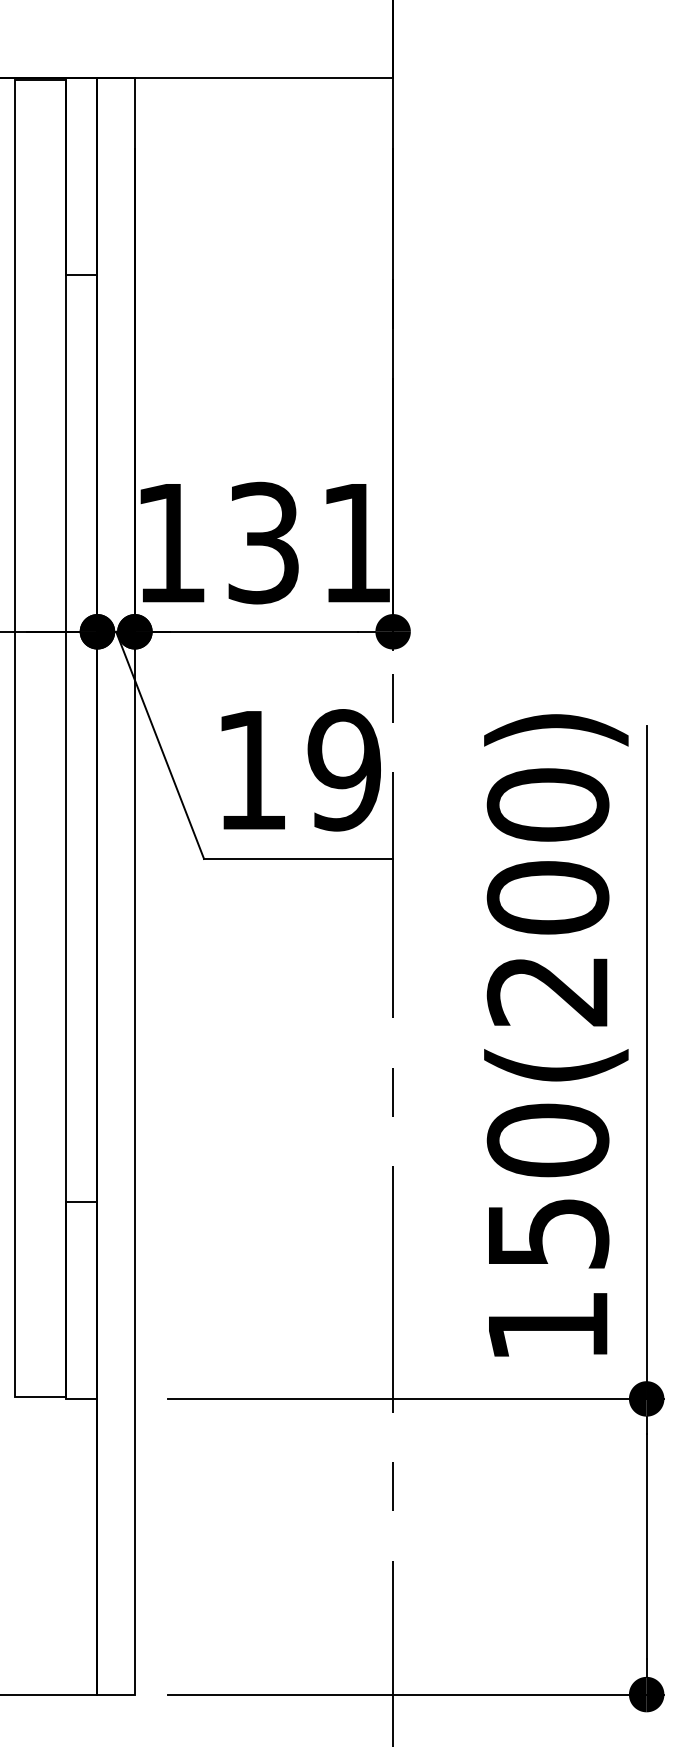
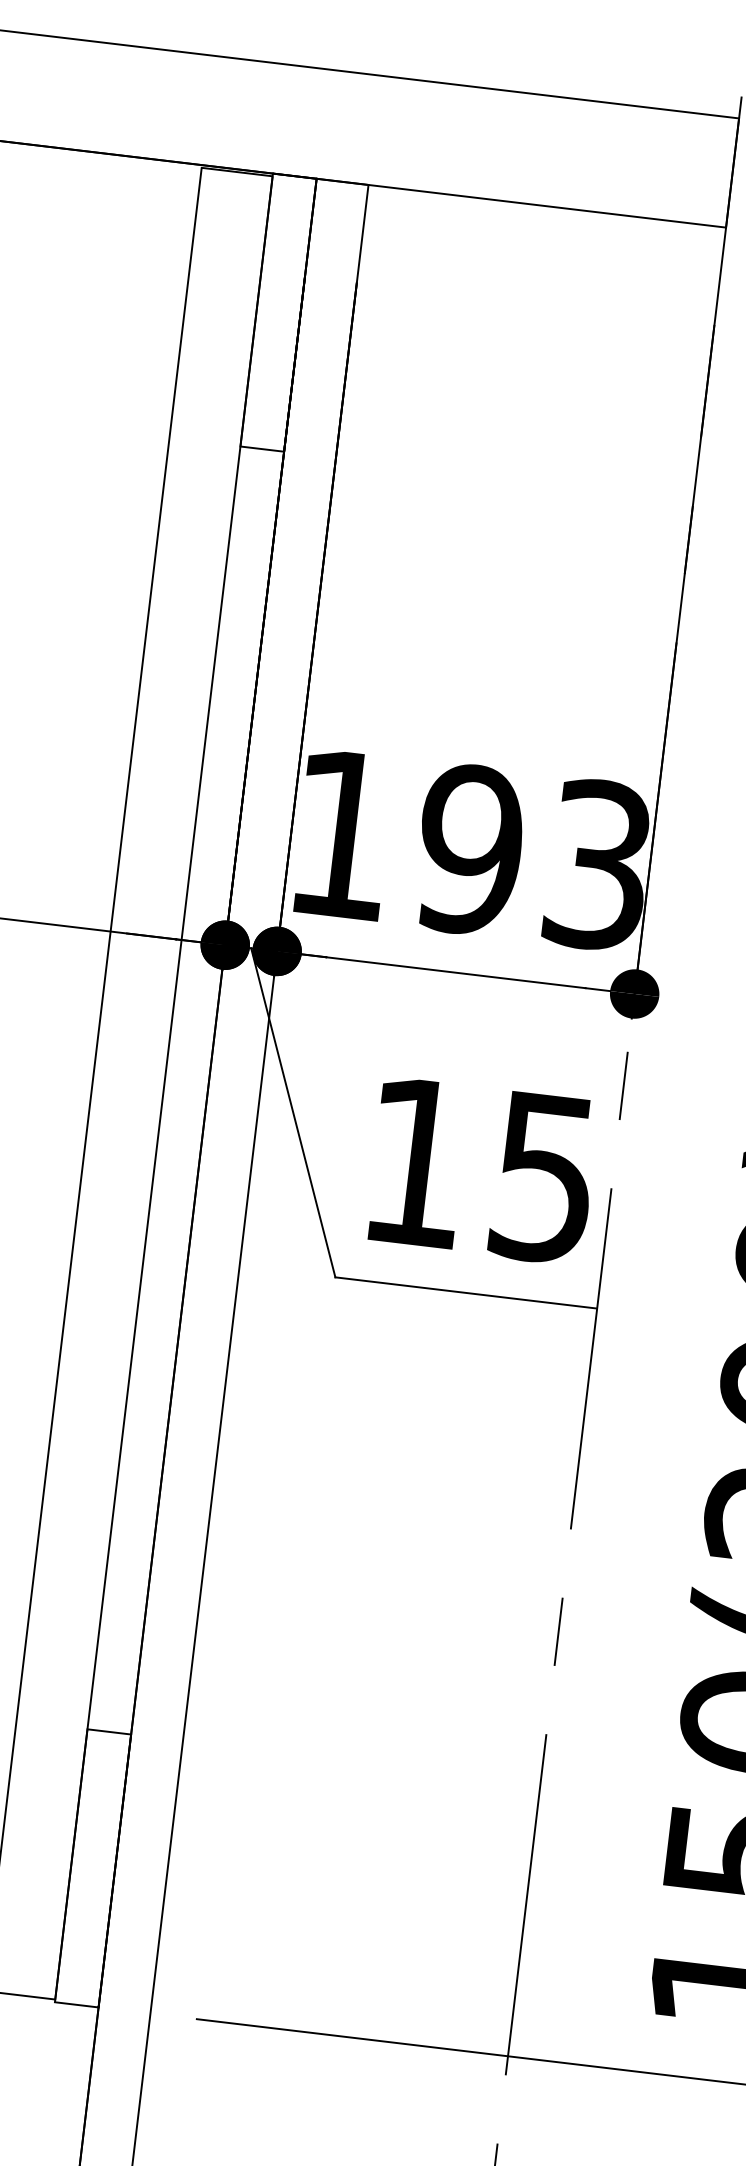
text: (308, 542) -> (532, 856), 131 -> 193
text: (343, 770) -> (543, 1177), 19 -> 15

